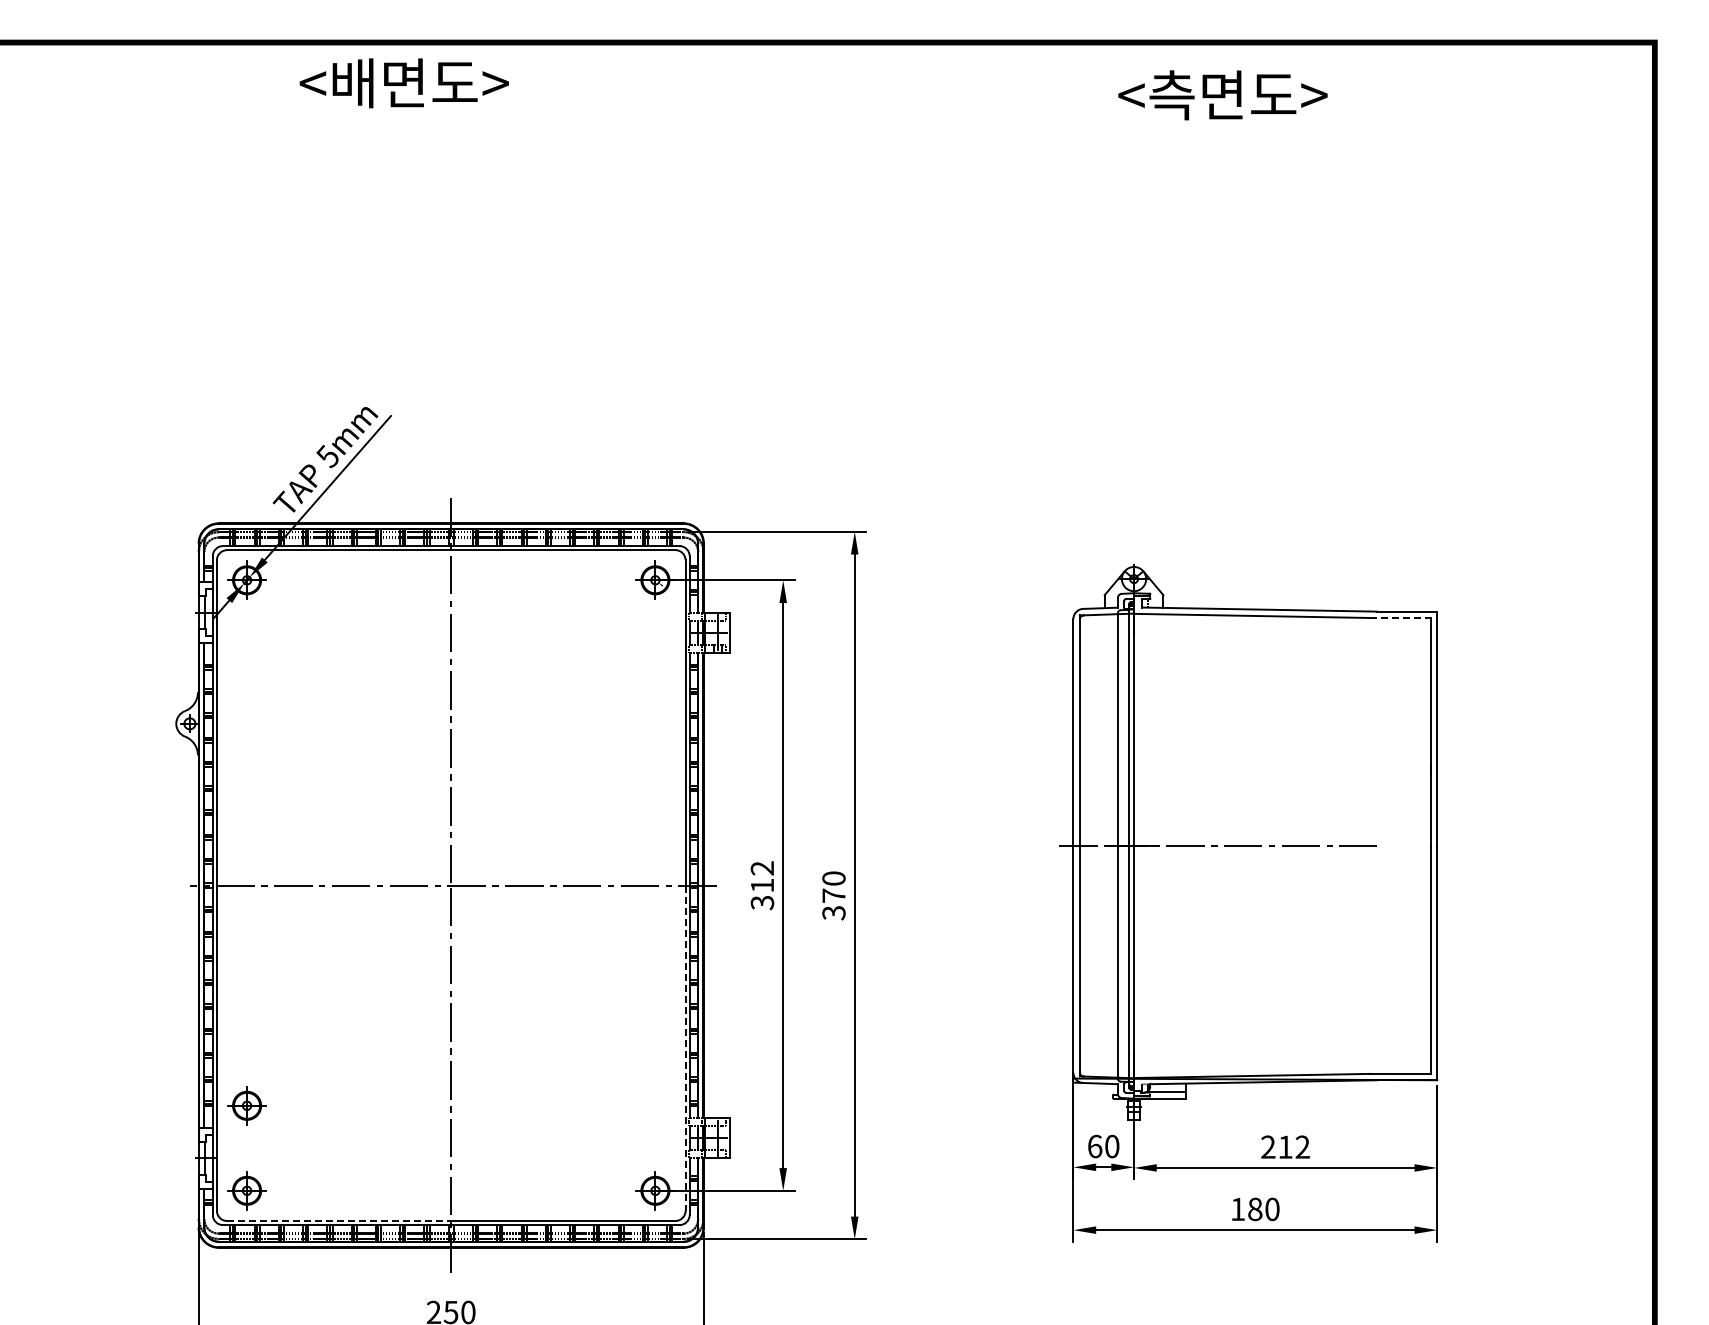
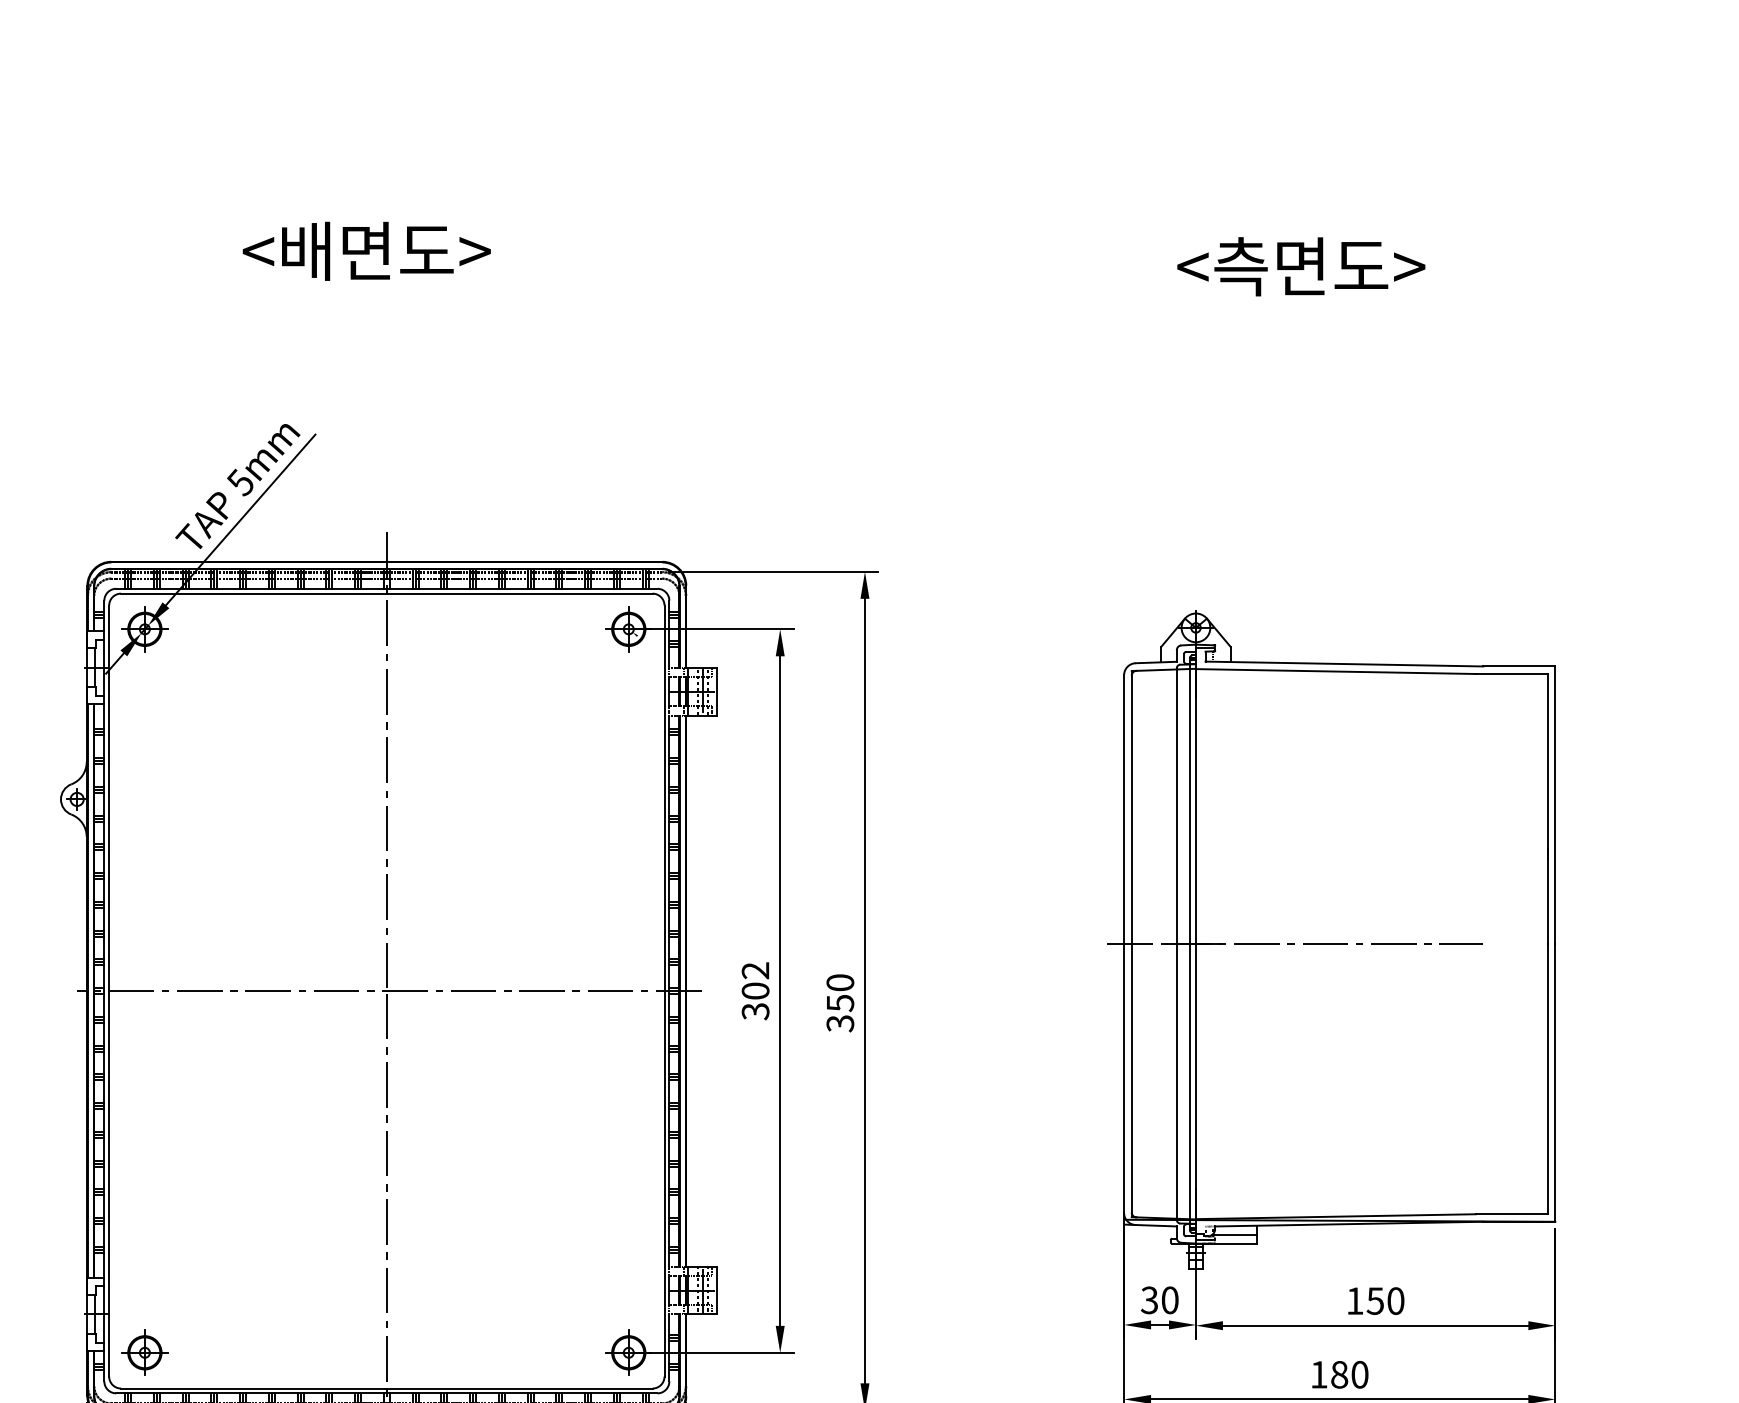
text: (403, 83) -> (365, 251), moved
text: (1222, 95) -> (1300, 266), moved
line: (1401, 617) -> (1512, 673), dashed -> solid
text: (762, 885) -> (755, 990), 312 -> 302
text: (833, 895) -> (839, 1002), 370 -> 350
line: (685, 1048) -> (664, 1184), dashed -> solid
part: (246, 1105) -> (144, 1251), removed
text: (1094, 1146) -> (1149, 1300), 60 -> 30
text: (1285, 1146) -> (1375, 1300), 212 -> 150
line: (339, 1220) -> (254, 1387), dashed -> solid

